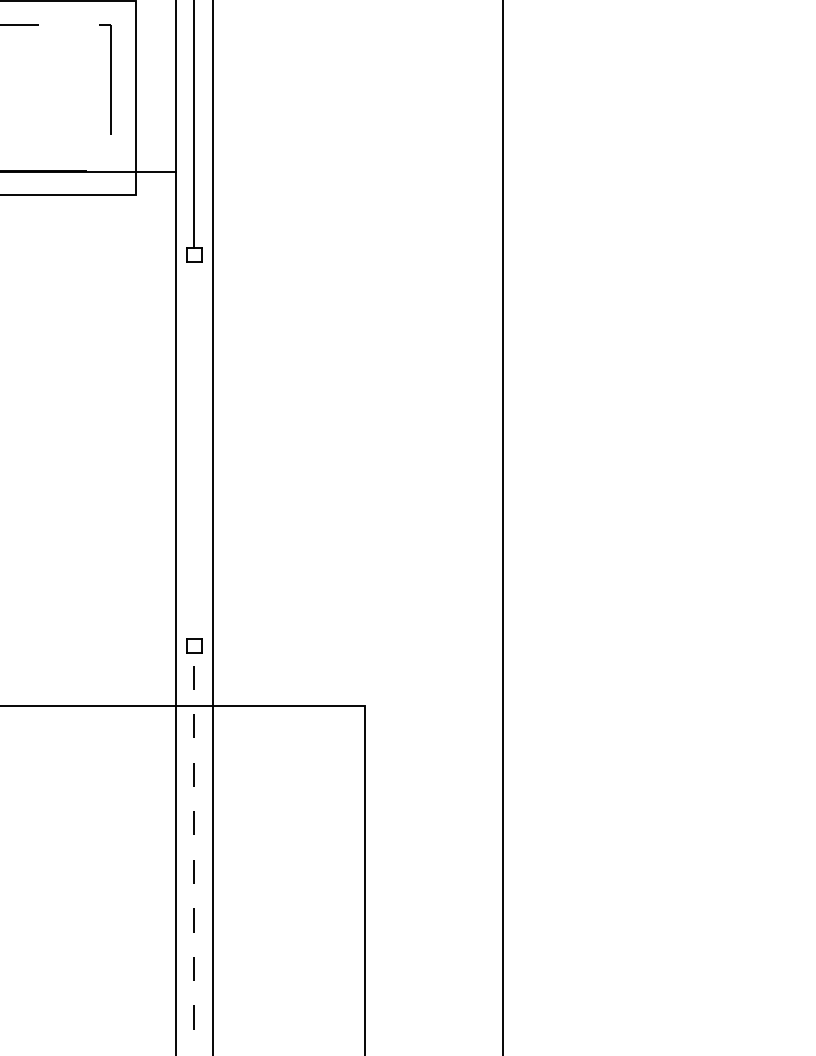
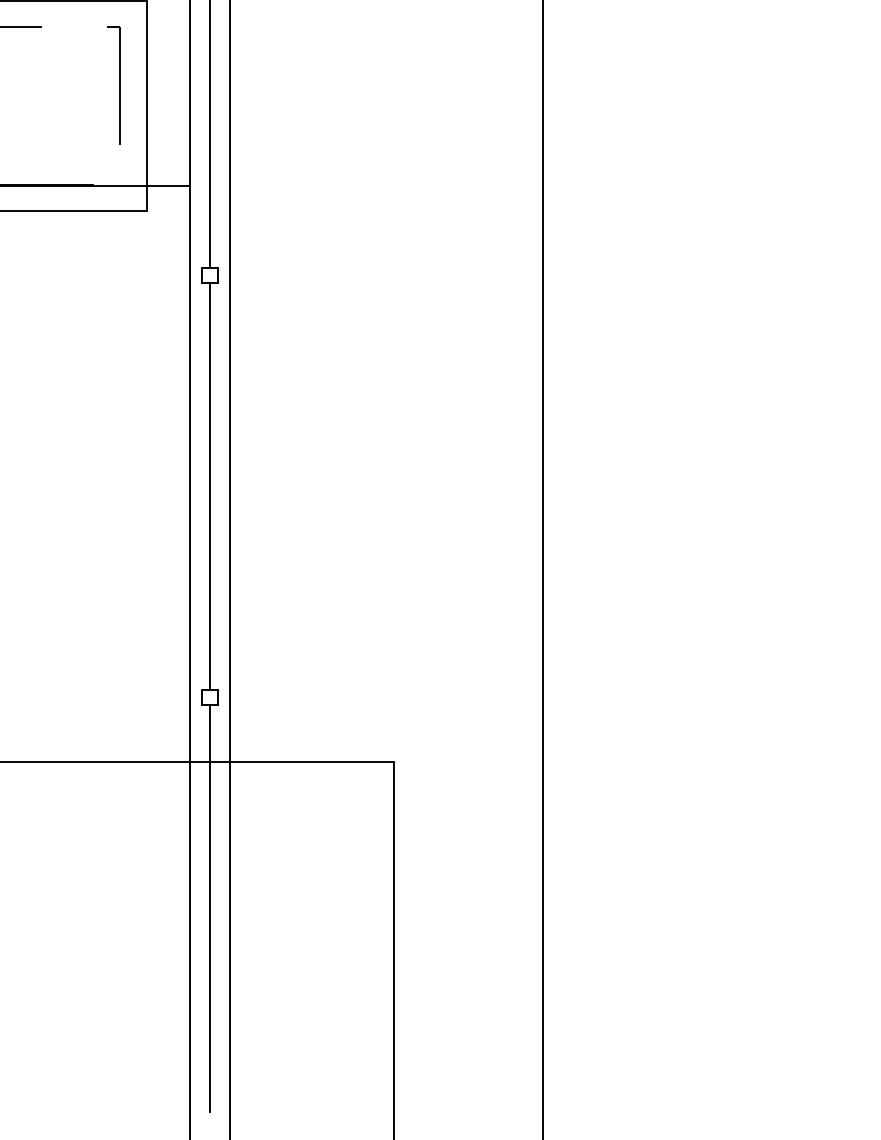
line: (194, 450) -> (209, 486), added
line: (194, 841) -> (209, 908), dashed -> solid

